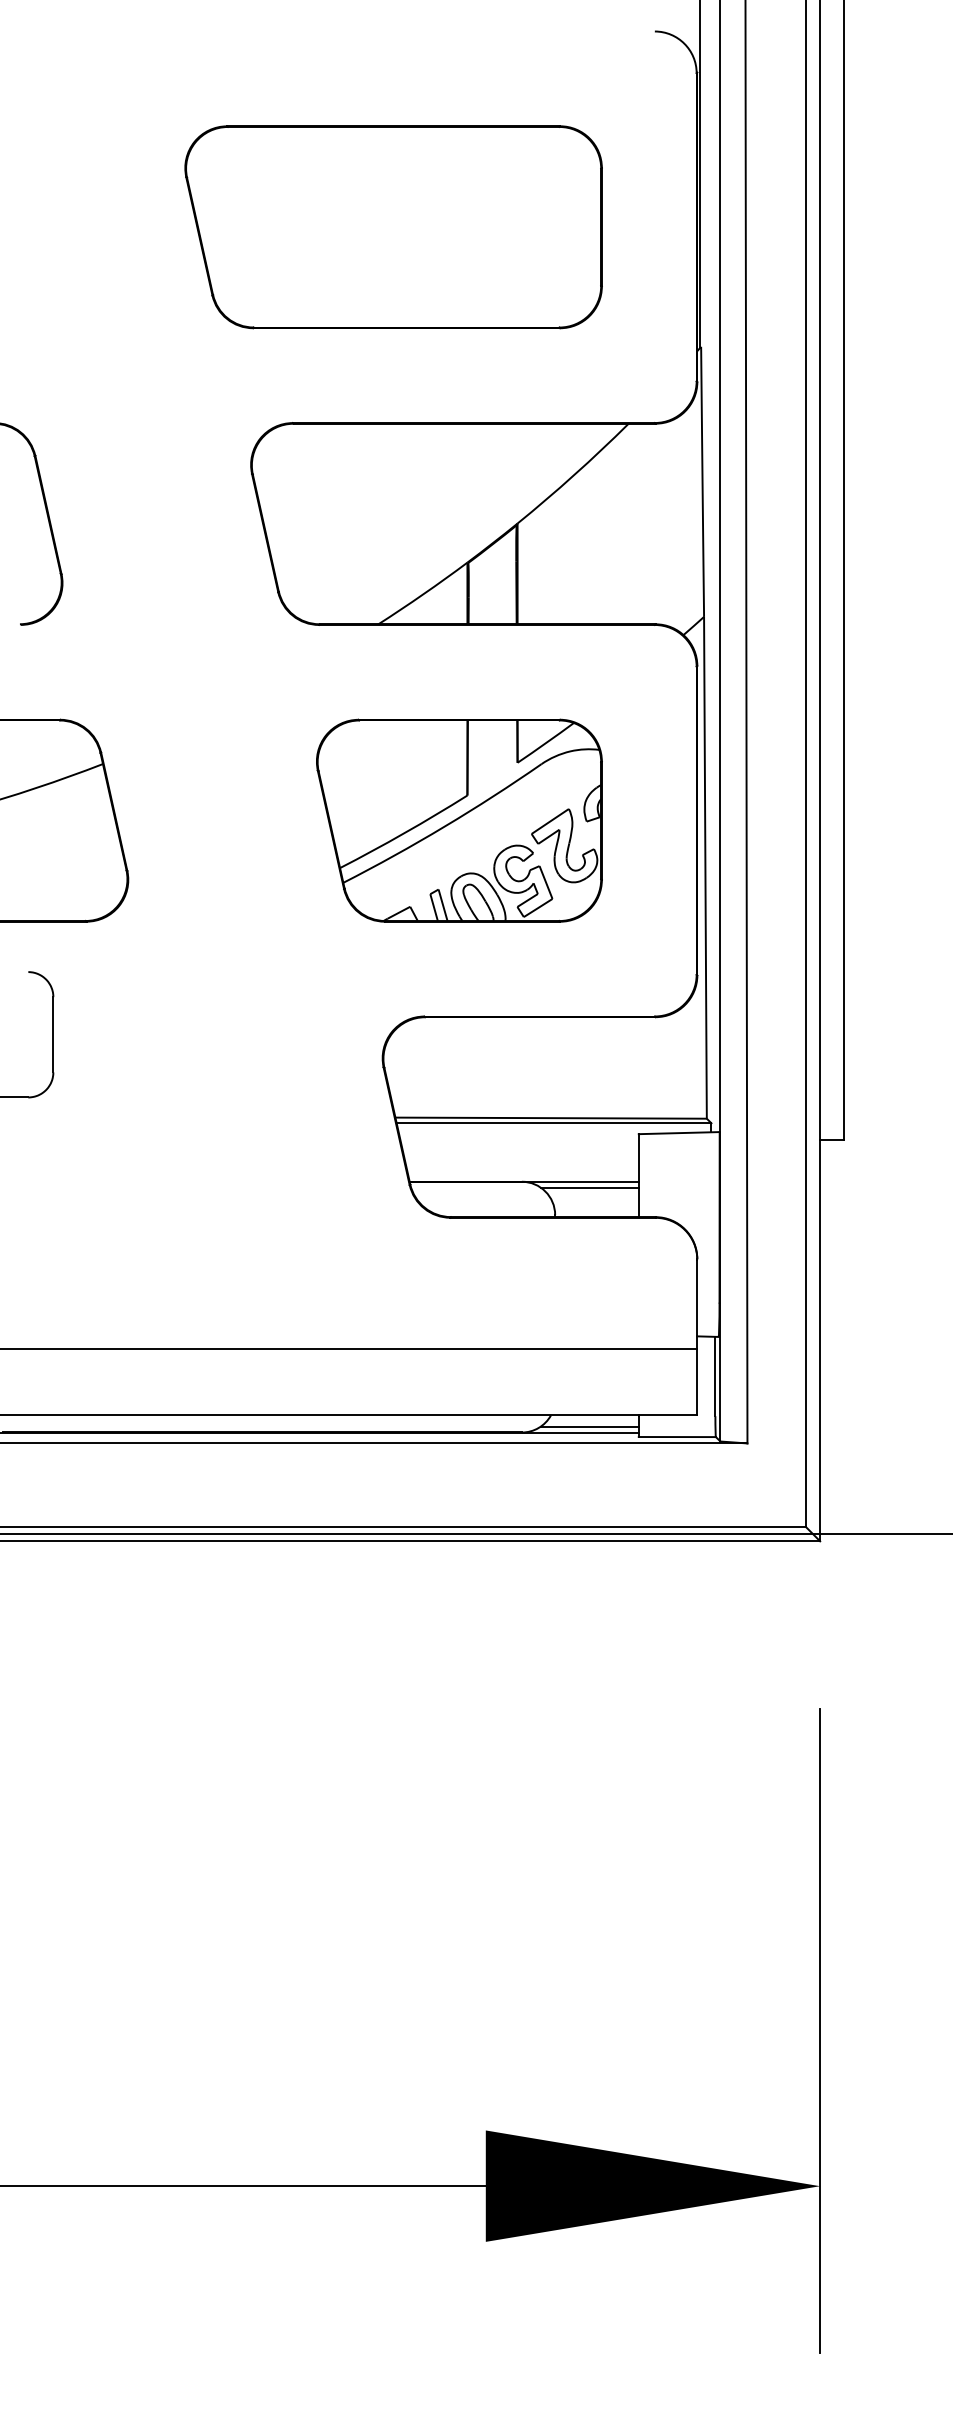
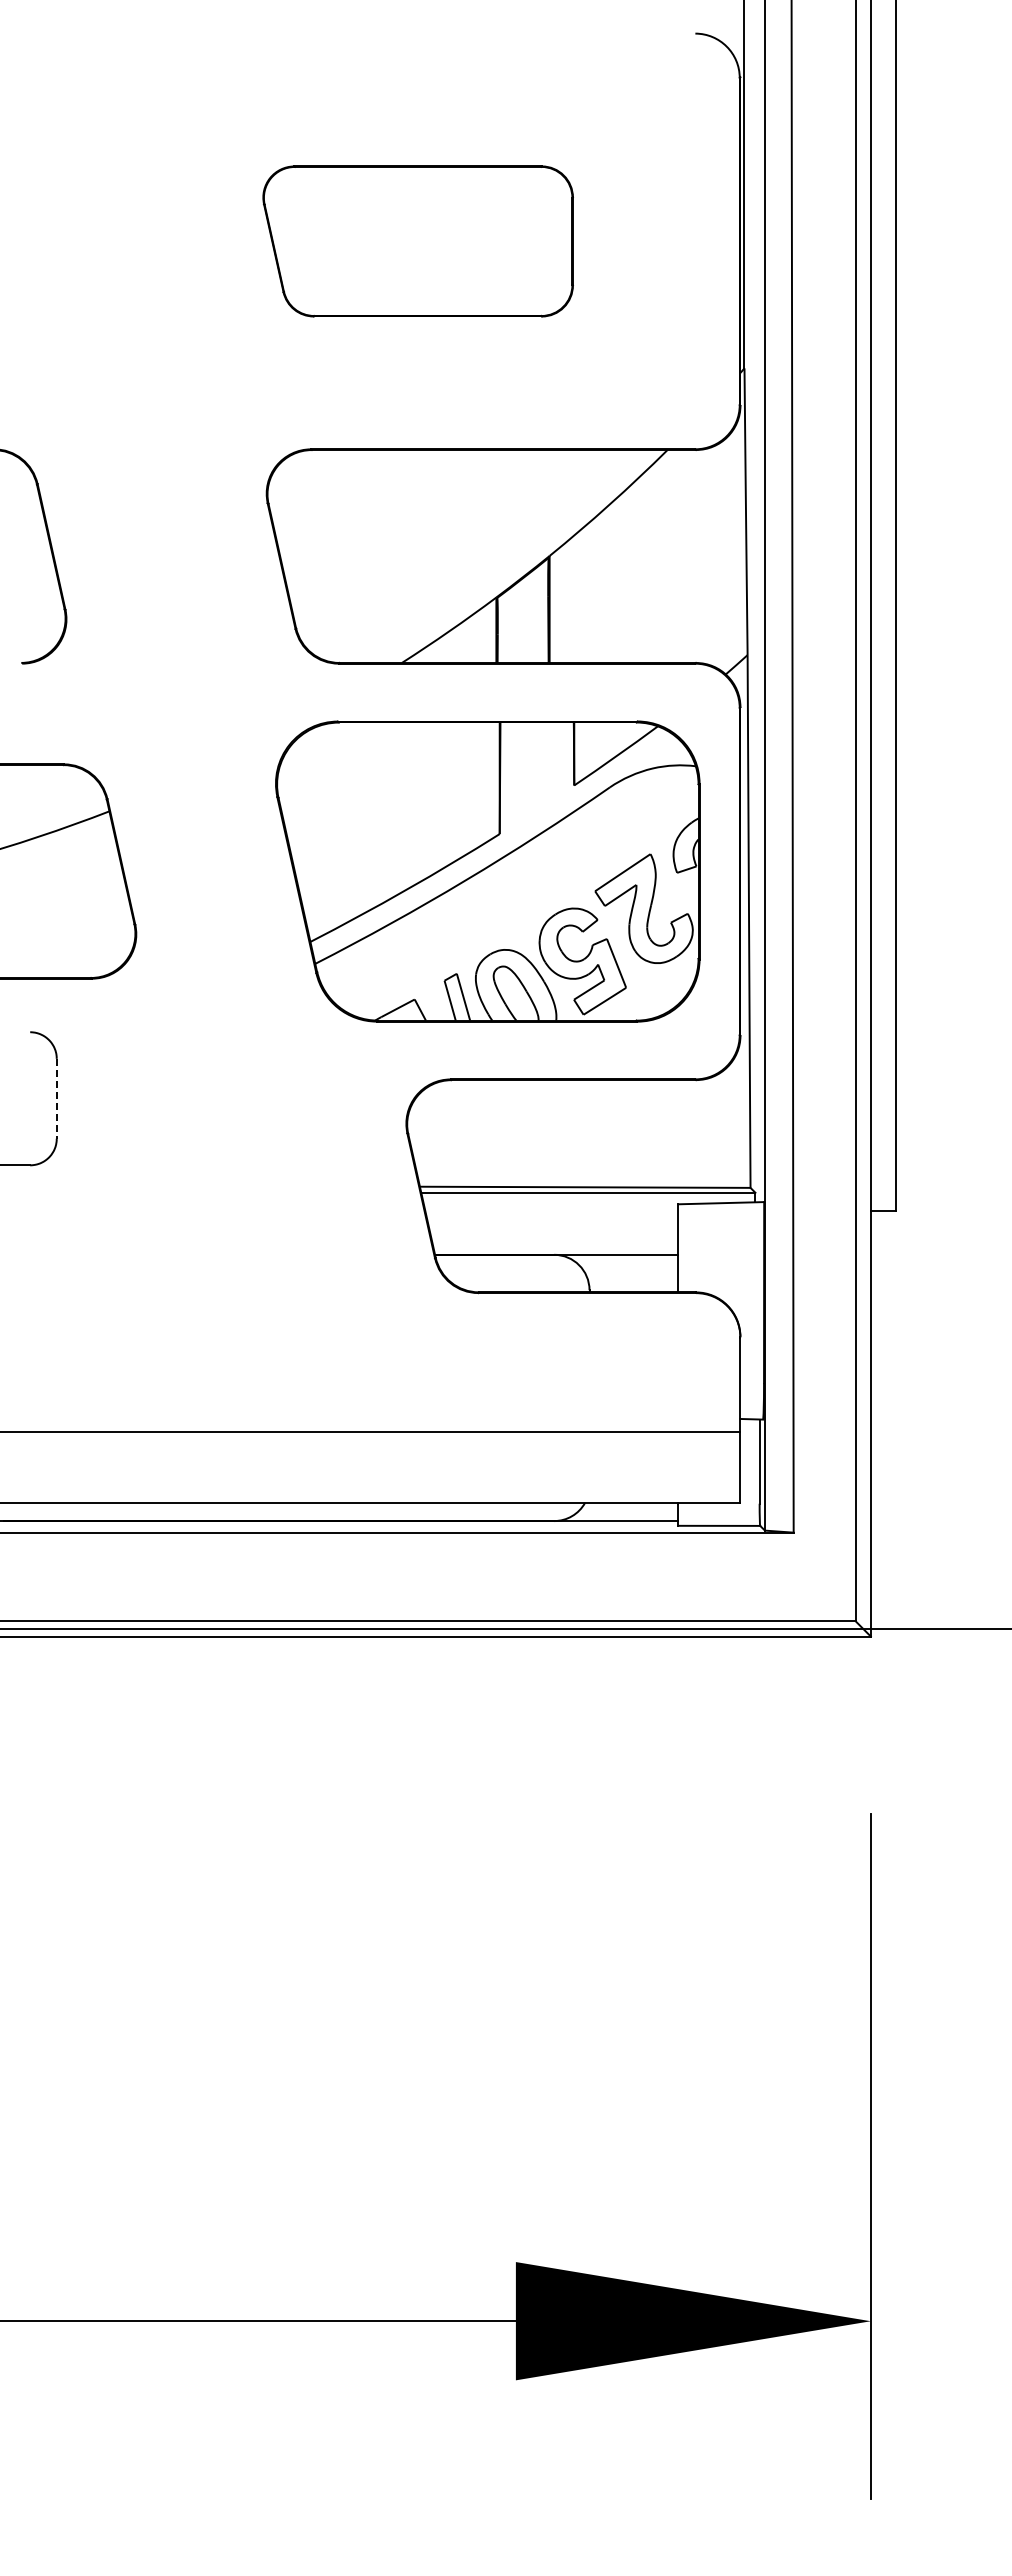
part: (394, 227) -> (418, 241), size x0.7
part: (459, 820) -> (487, 871), size x1.4
line: (53, 1034) -> (56, 1098), solid -> dashed
line: (589, 1188) -> (626, 1261), removed
line: (589, 1426) -> (626, 1514), removed

